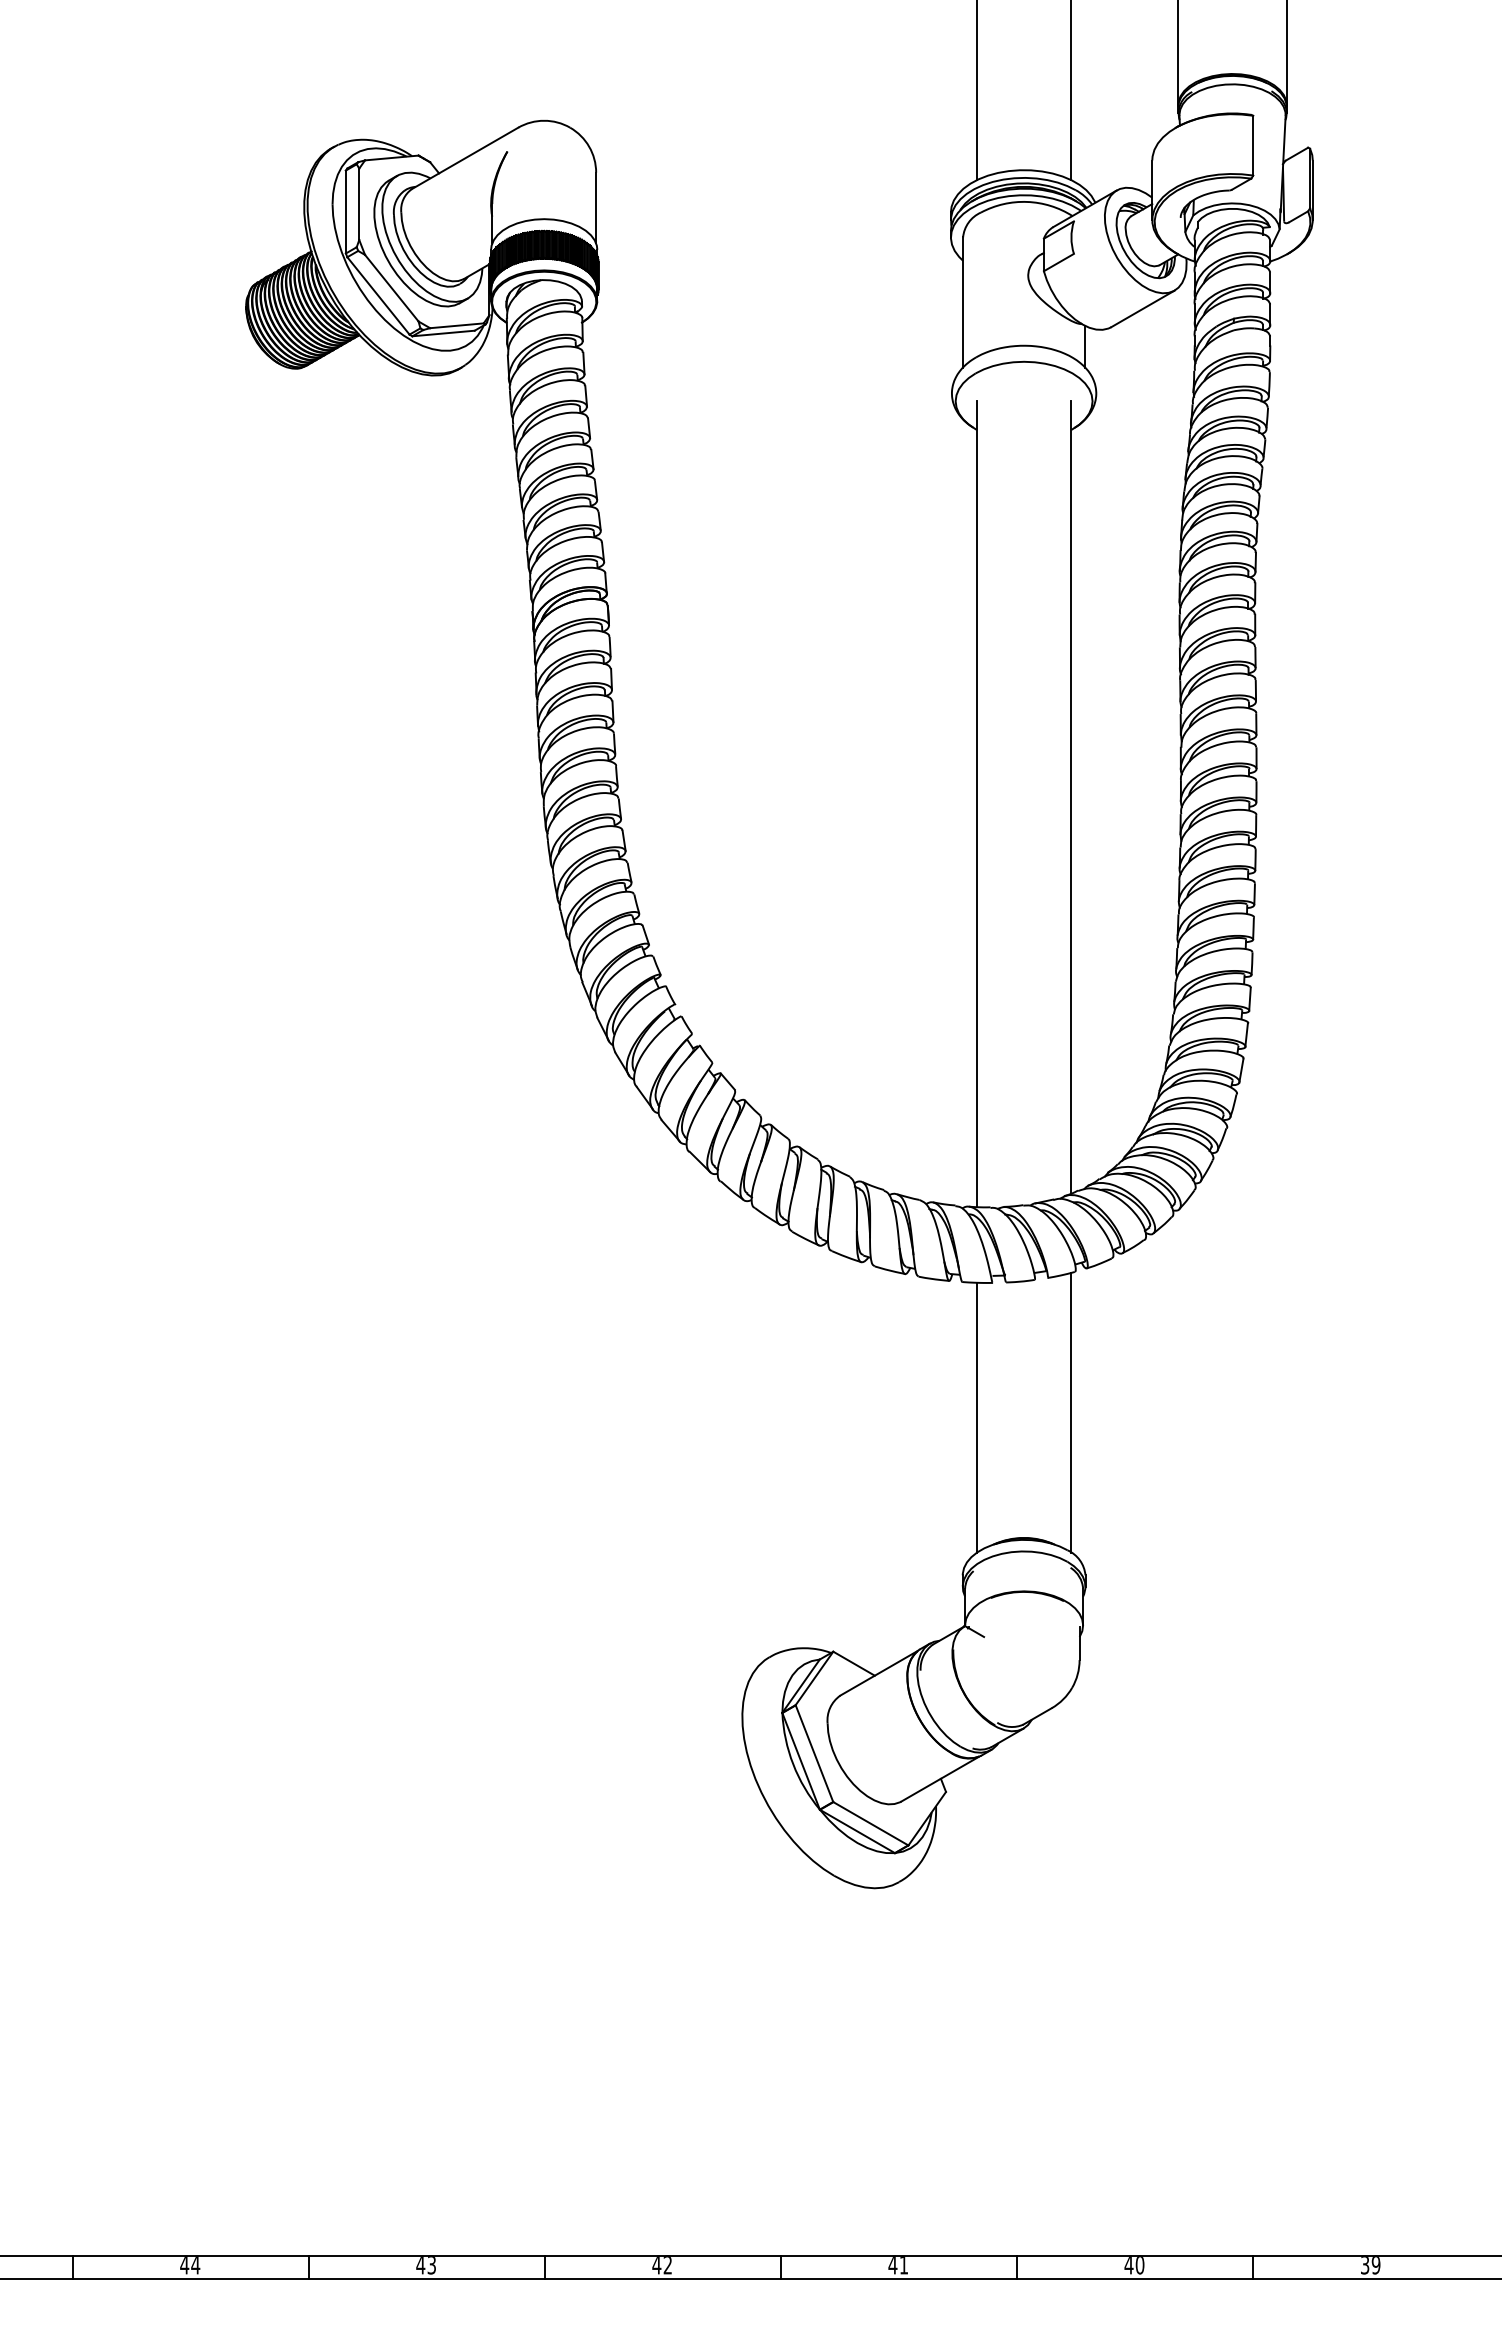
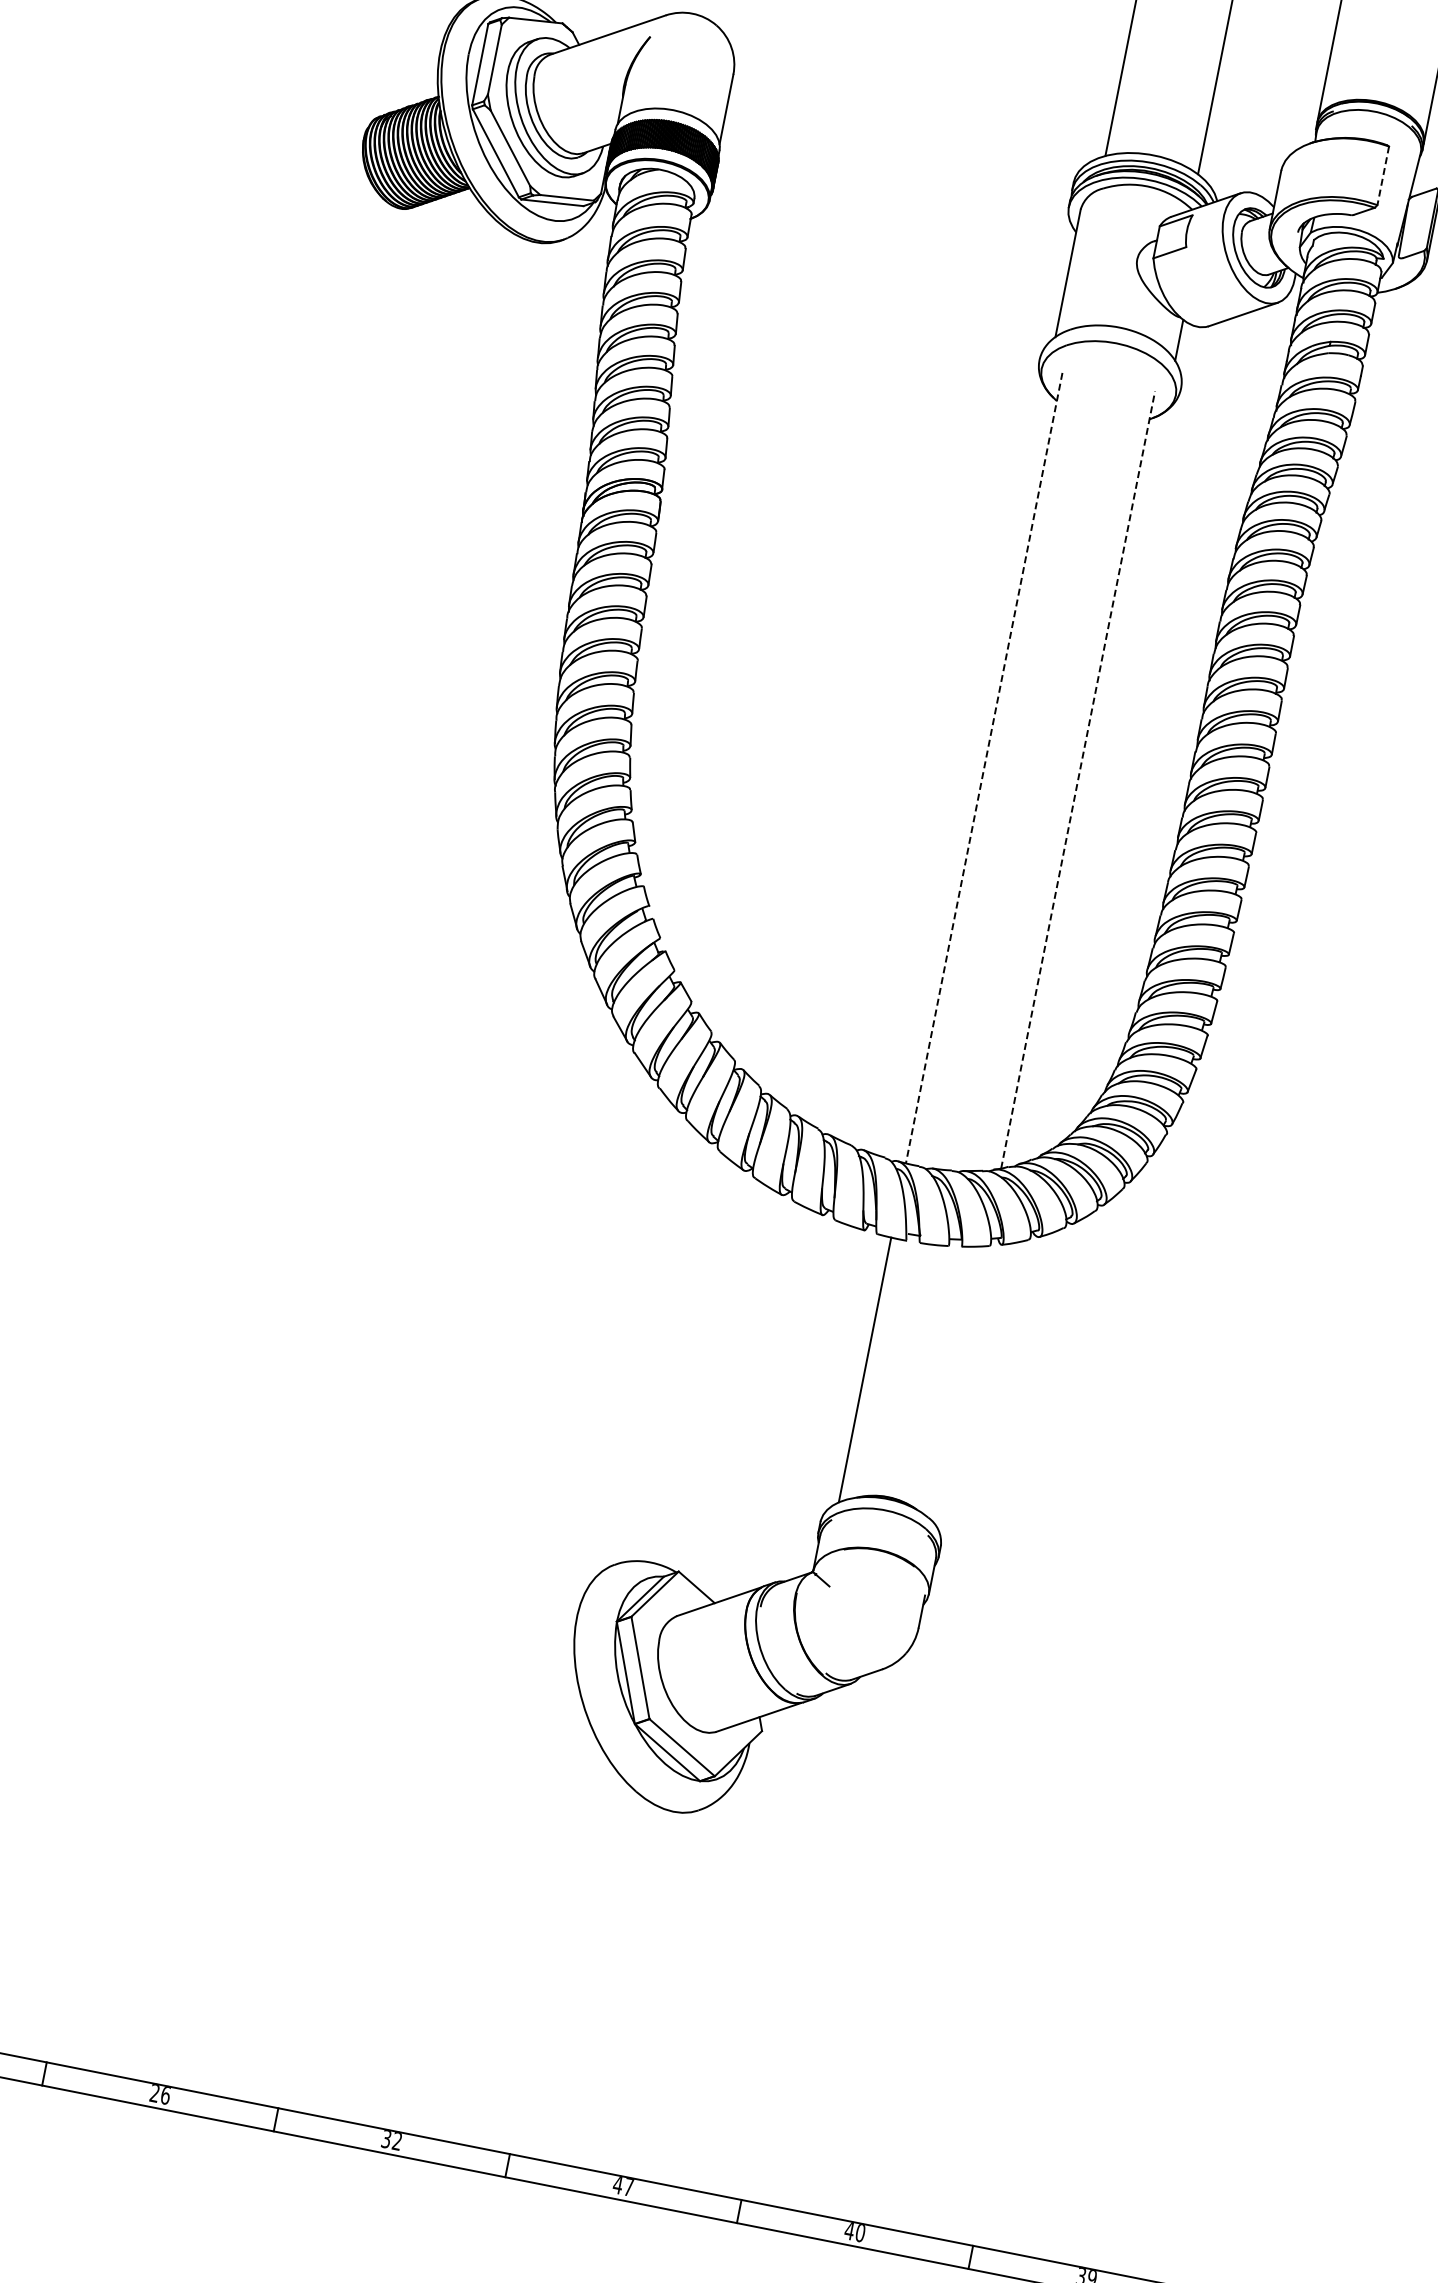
line: (1253, 145) -> (1383, 175), solid -> dashed
line: (1071, 797) -> (1078, 779), solid -> dashed
line: (976, 804) -> (983, 768), solid -> dashed
line: (1071, 1412) -> (958, 1383), removed
text: (426, 2265) -> (160, 2094), 43 -> 26
text: (656, 2265) -> (386, 2139), 42 -> 32
text: (903, 2265) -> (628, 2187), 41 -> 47

